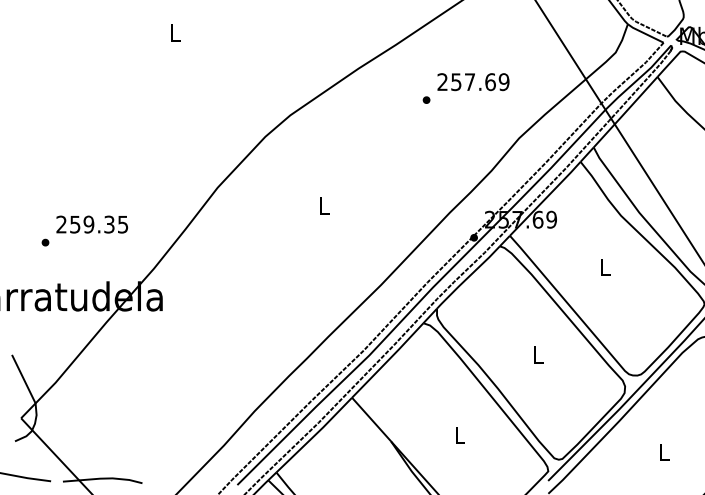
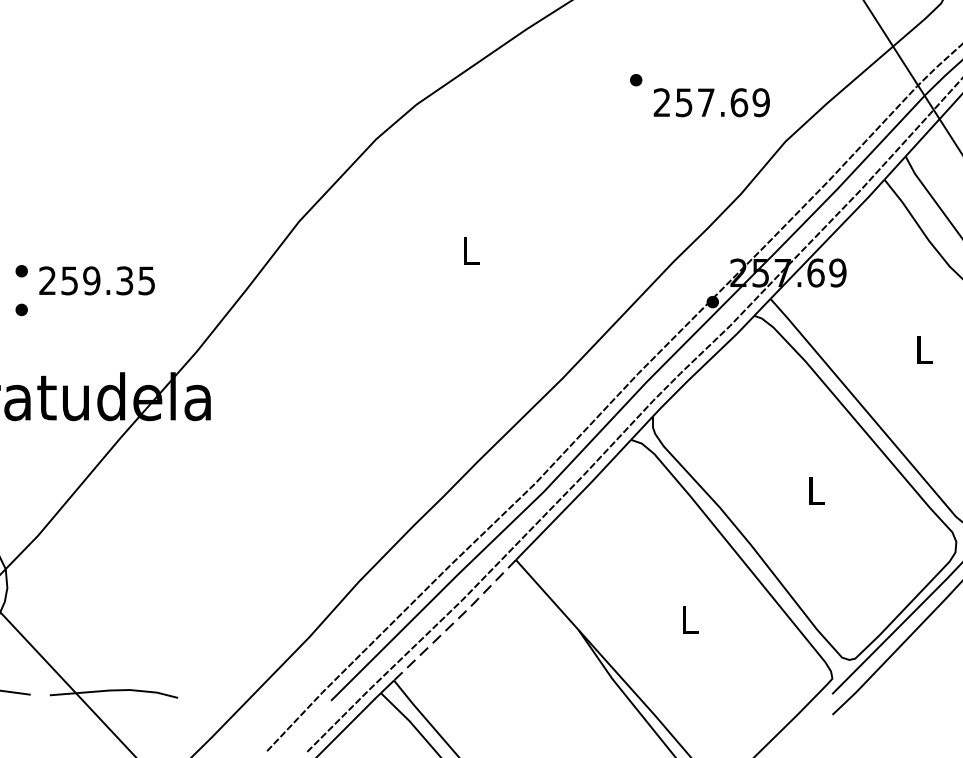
text: (473, 82) -> (711, 103), moved
part: (45, 218) -> (21, 270), added
line: (314, 435) -> (455, 620), solid -> dashed

